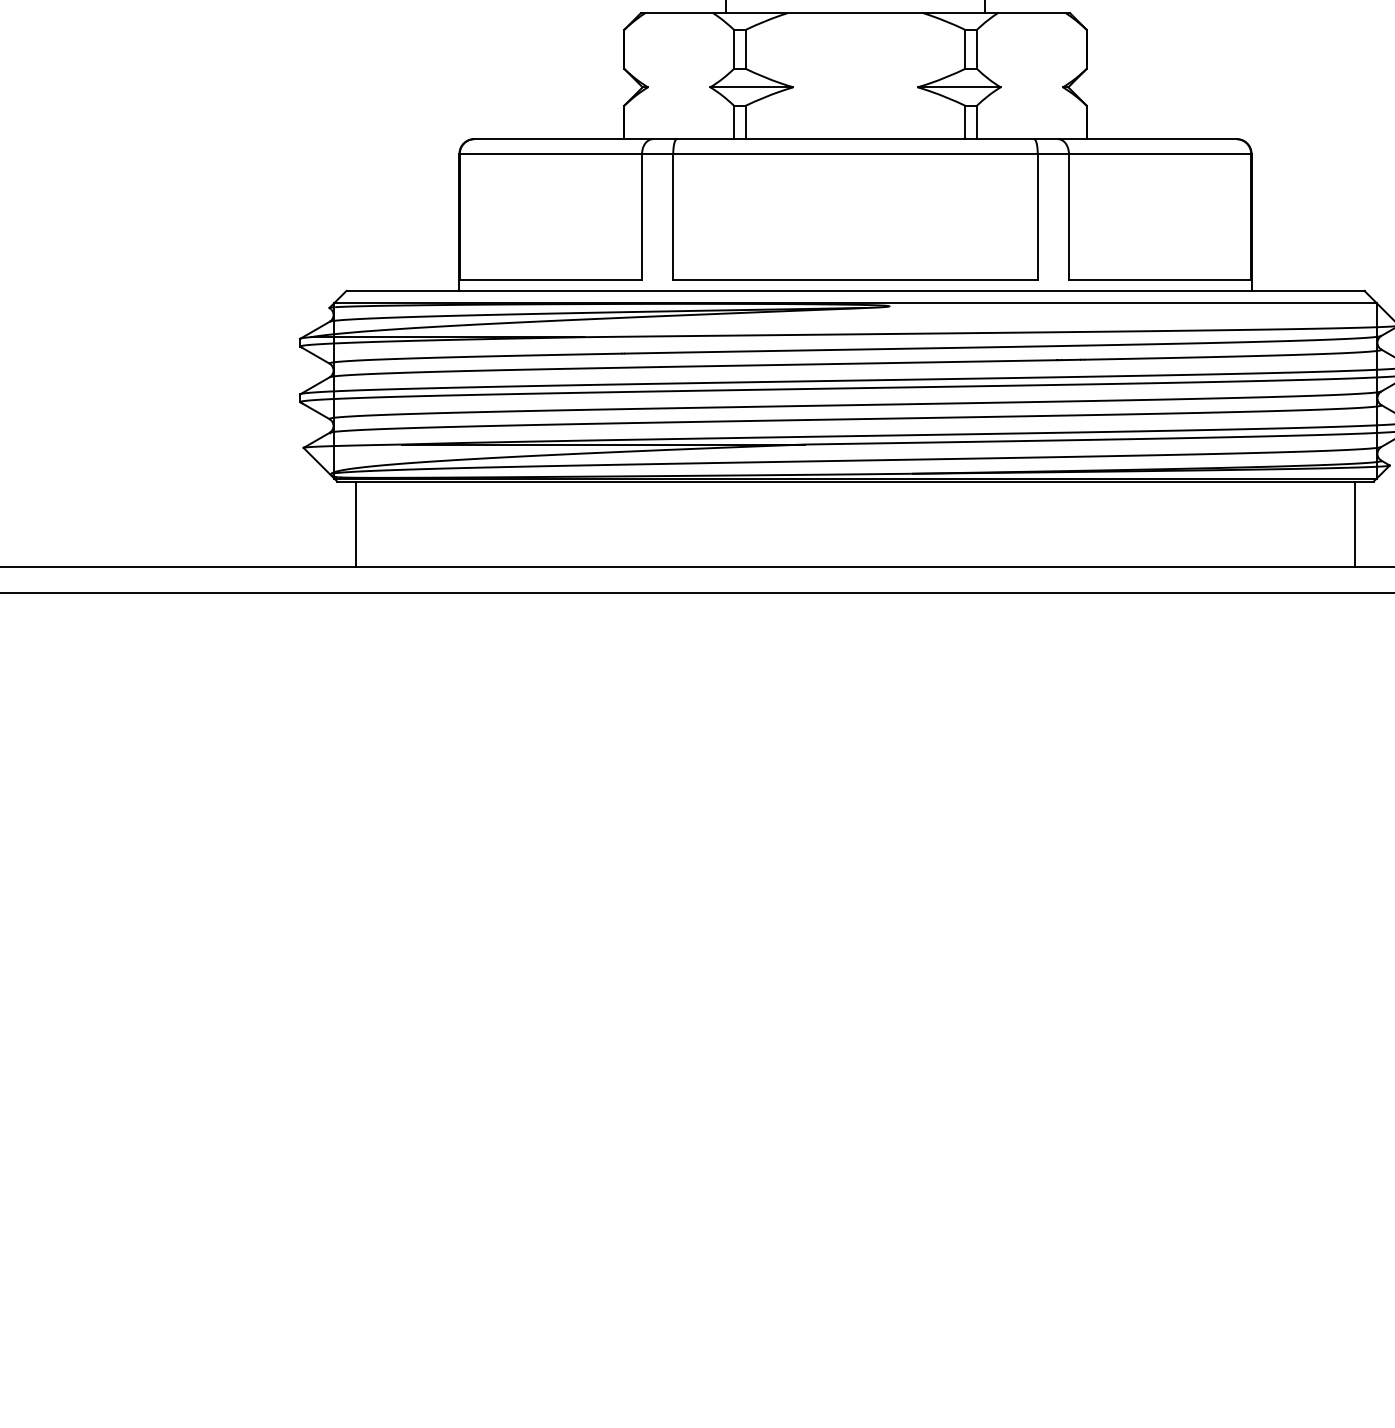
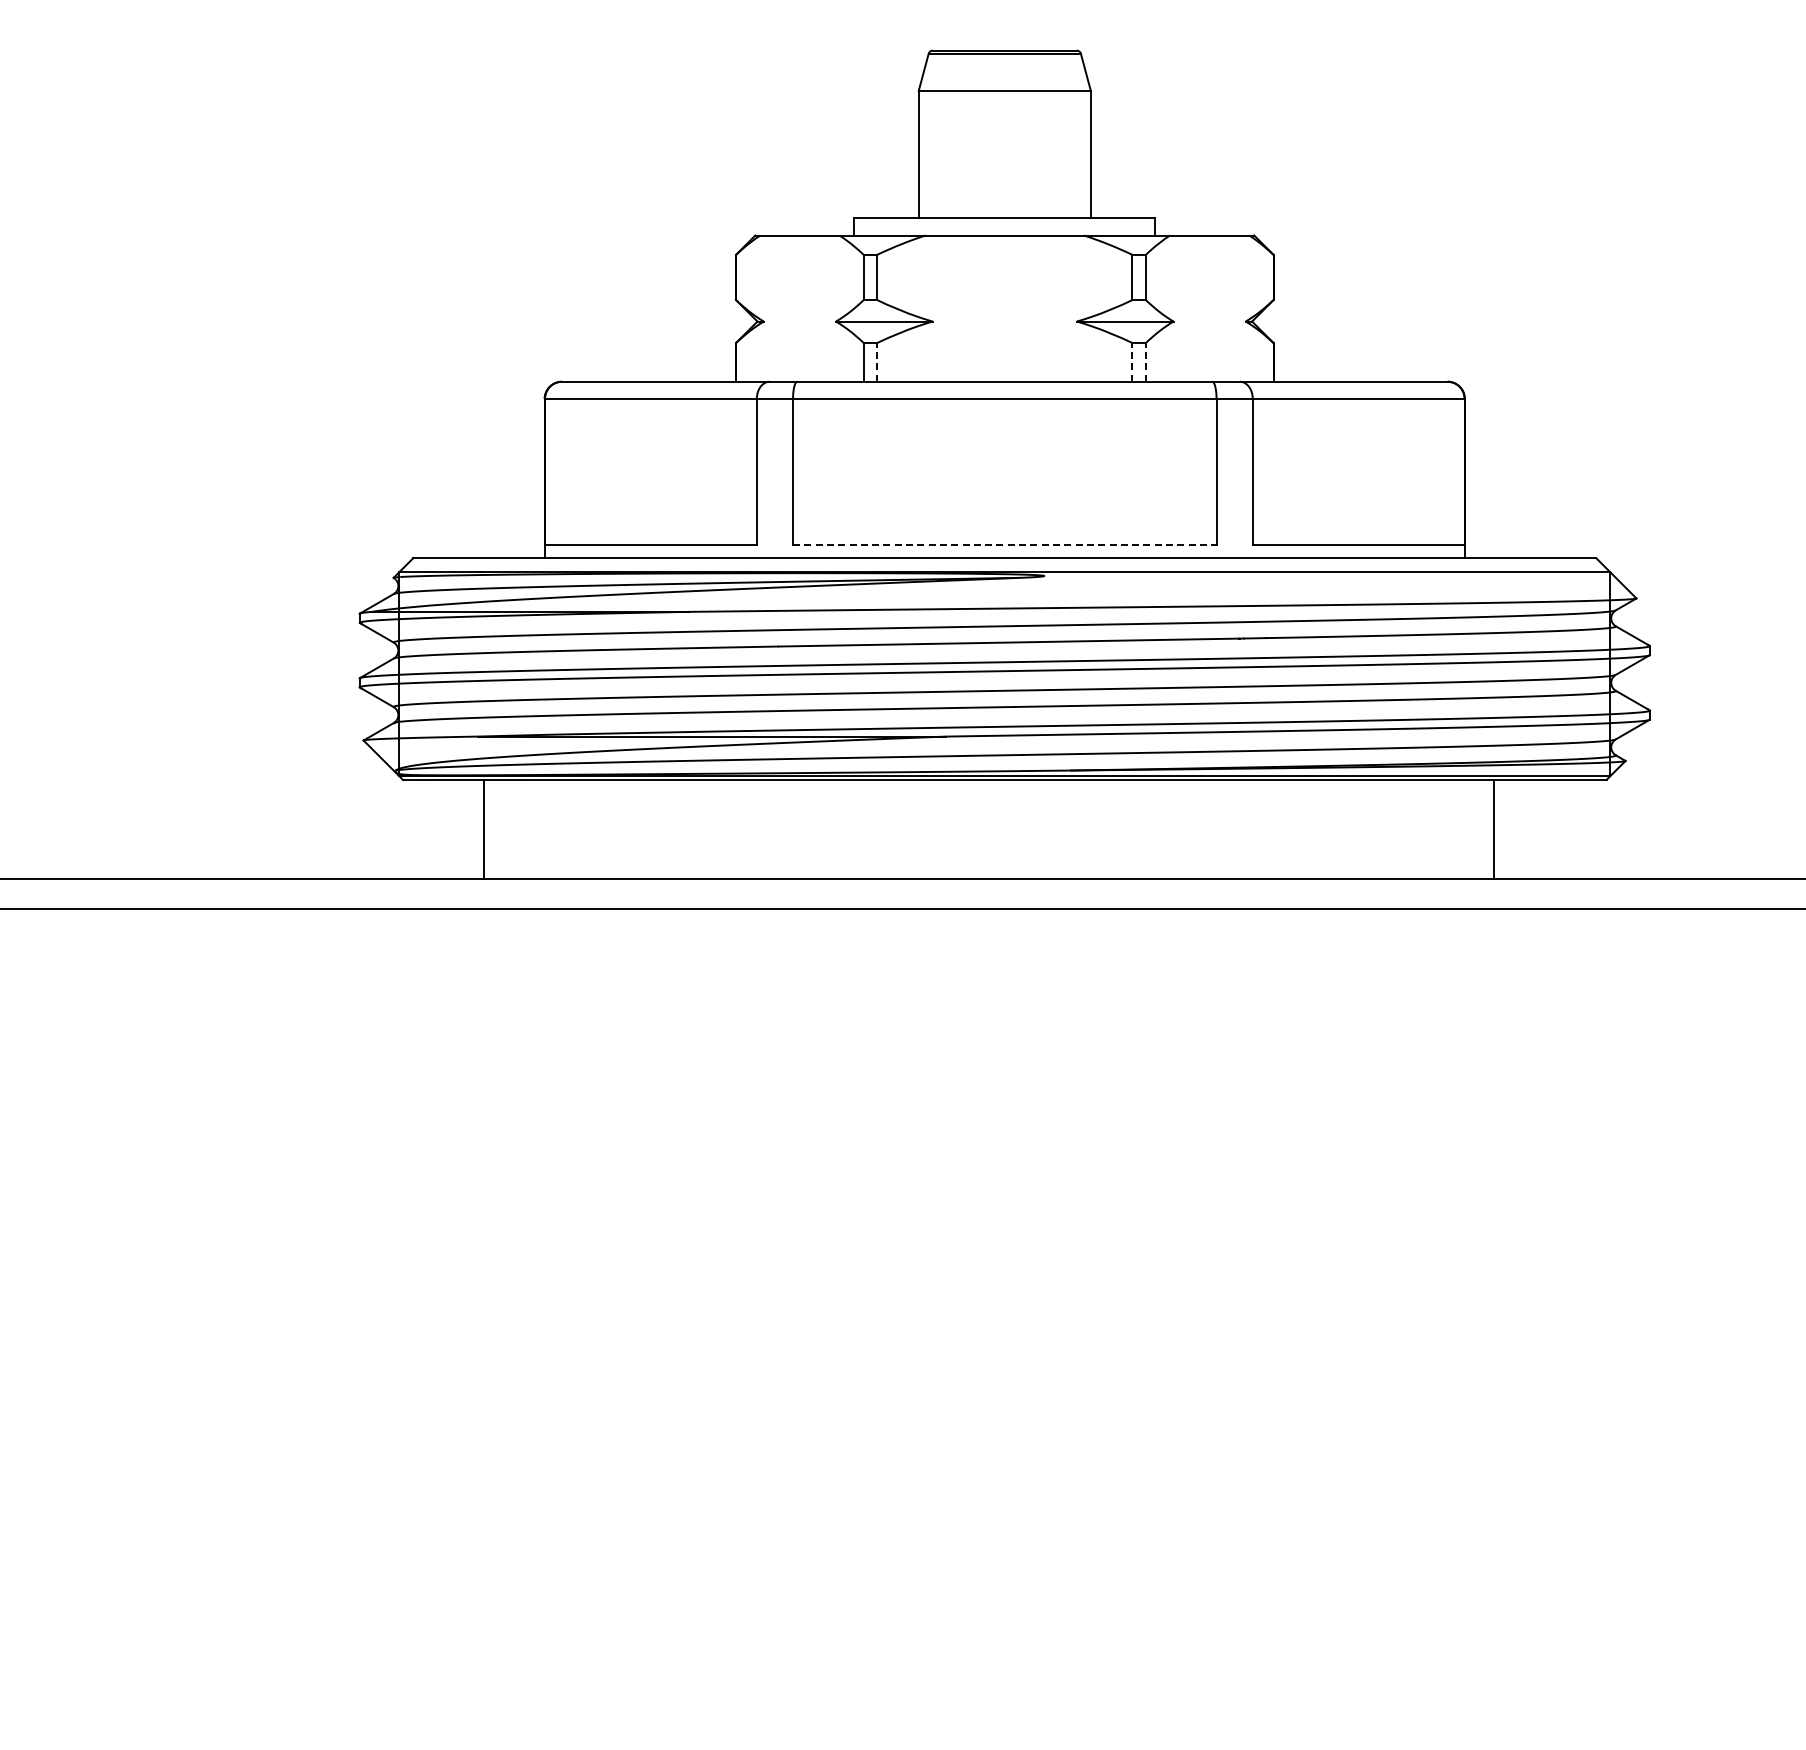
line: (745, 121) -> (877, 361), solid -> dashed
line: (965, 121) -> (1132, 361), solid -> dashed
line: (976, 121) -> (1145, 361), solid -> dashed
line: (855, 280) -> (1004, 545), solid -> dashed
line: (356, 523) -> (484, 828), moved
line: (1355, 523) -> (1494, 828), moved

